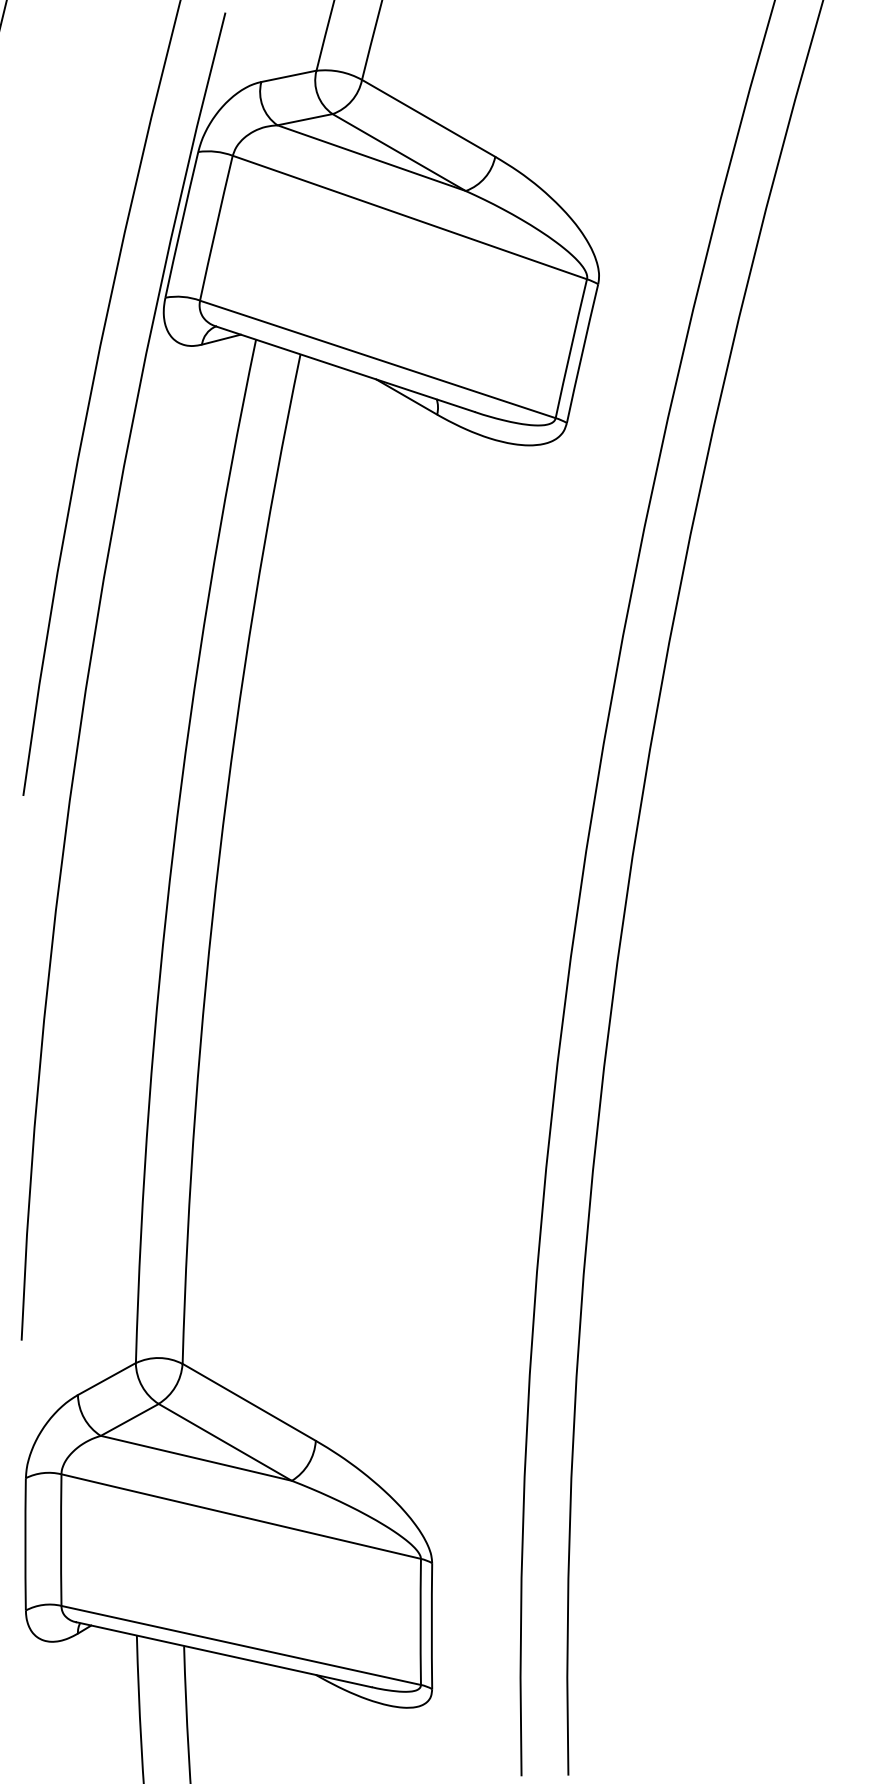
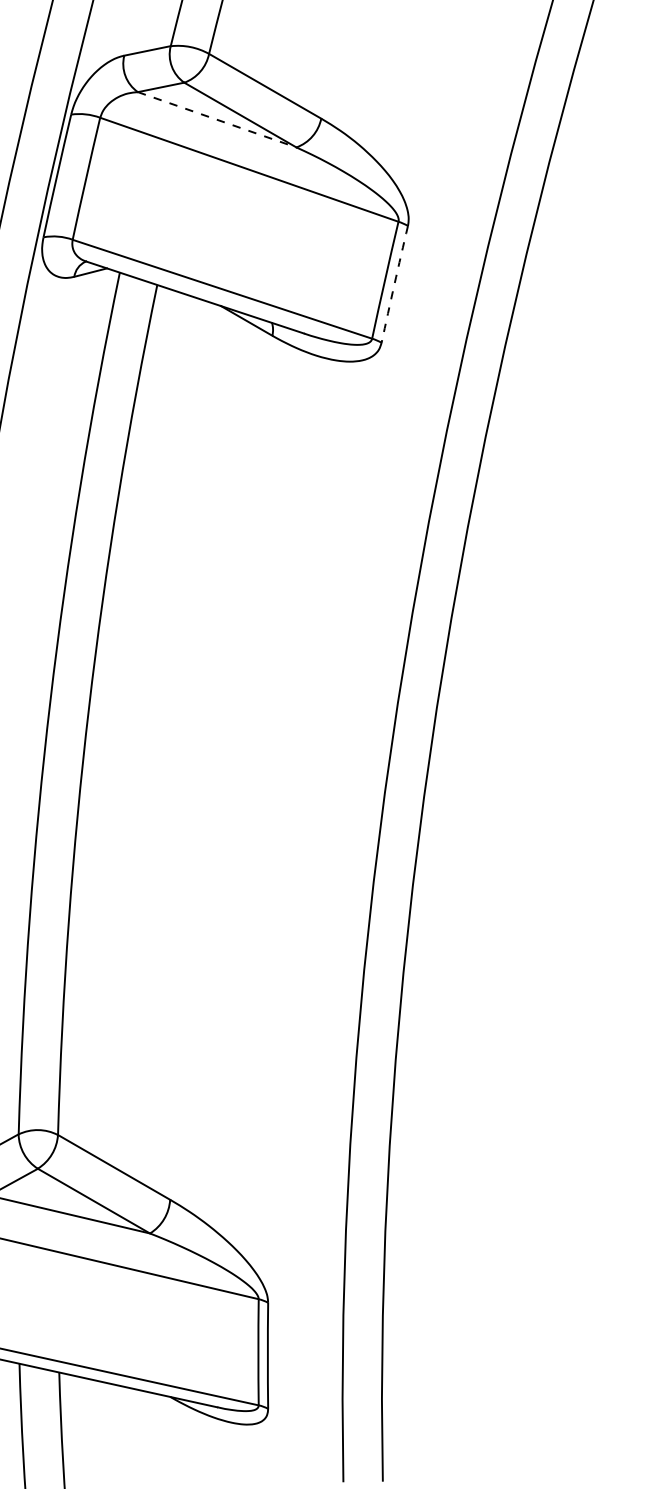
line: (372, 158) -> (217, 120), solid -> dashed
arc: (582, 353) -> (394, 284), solid -> dashed

